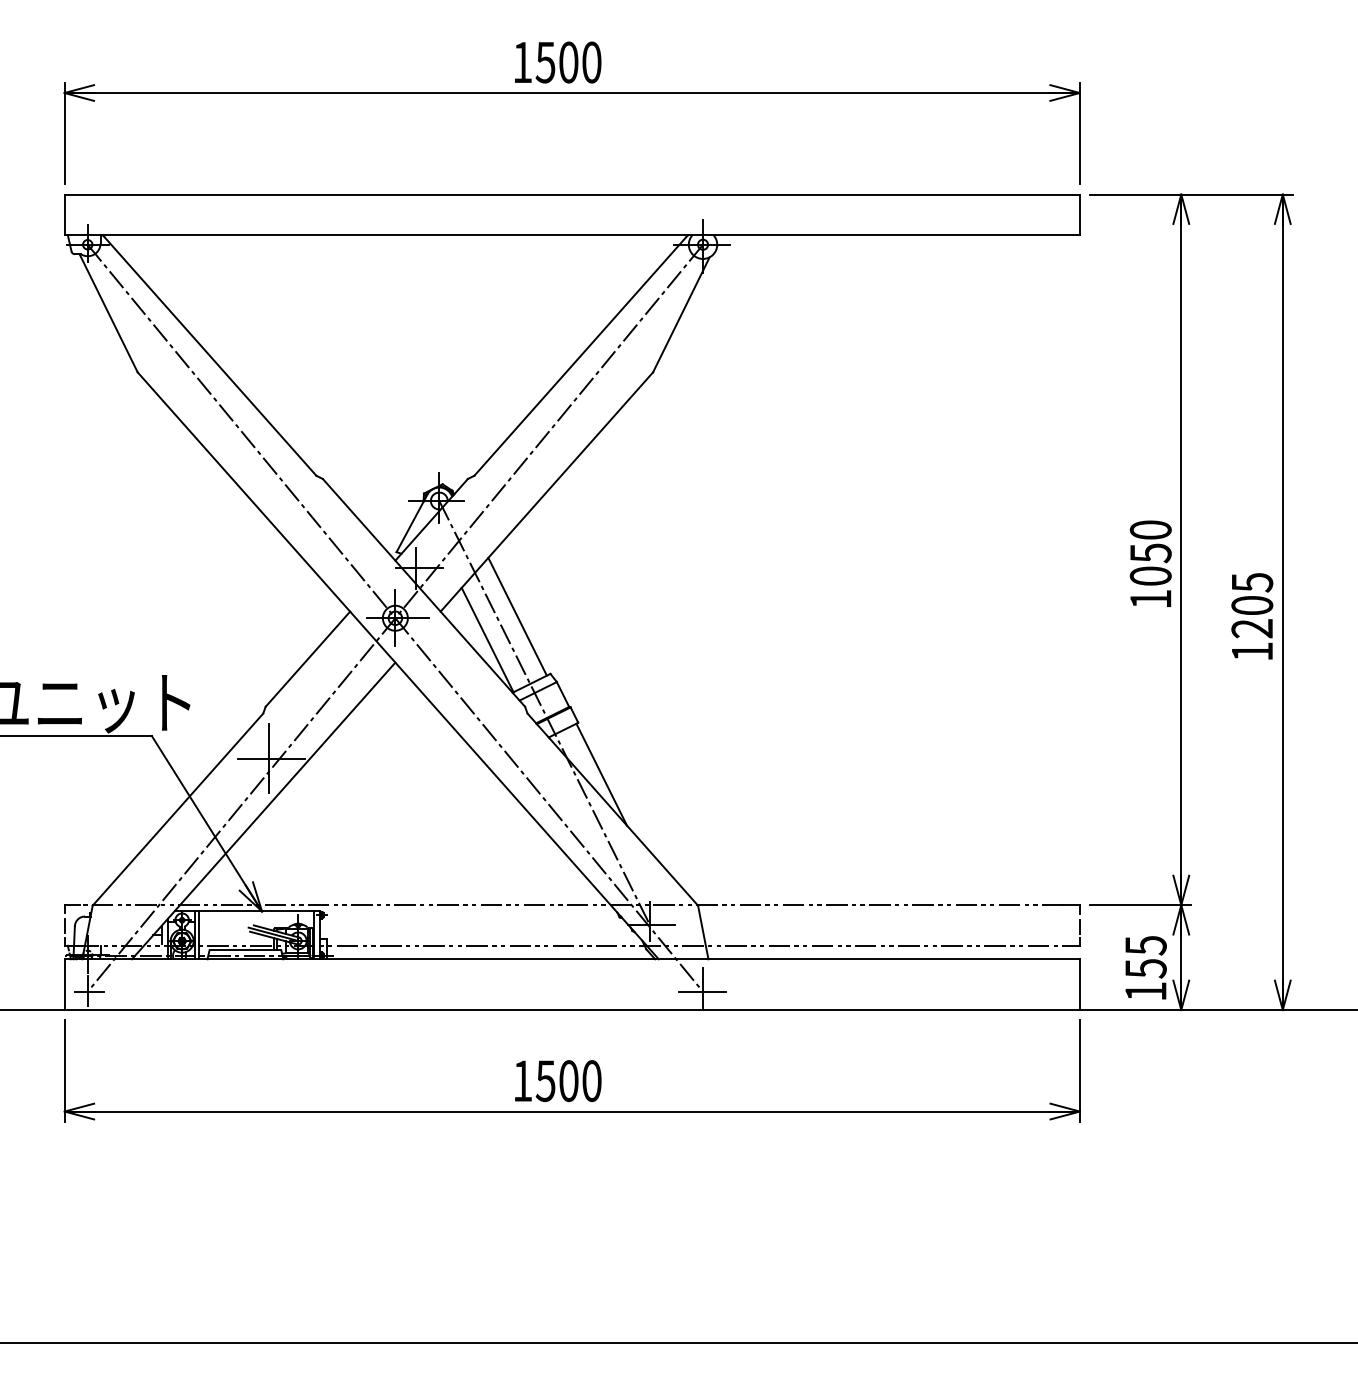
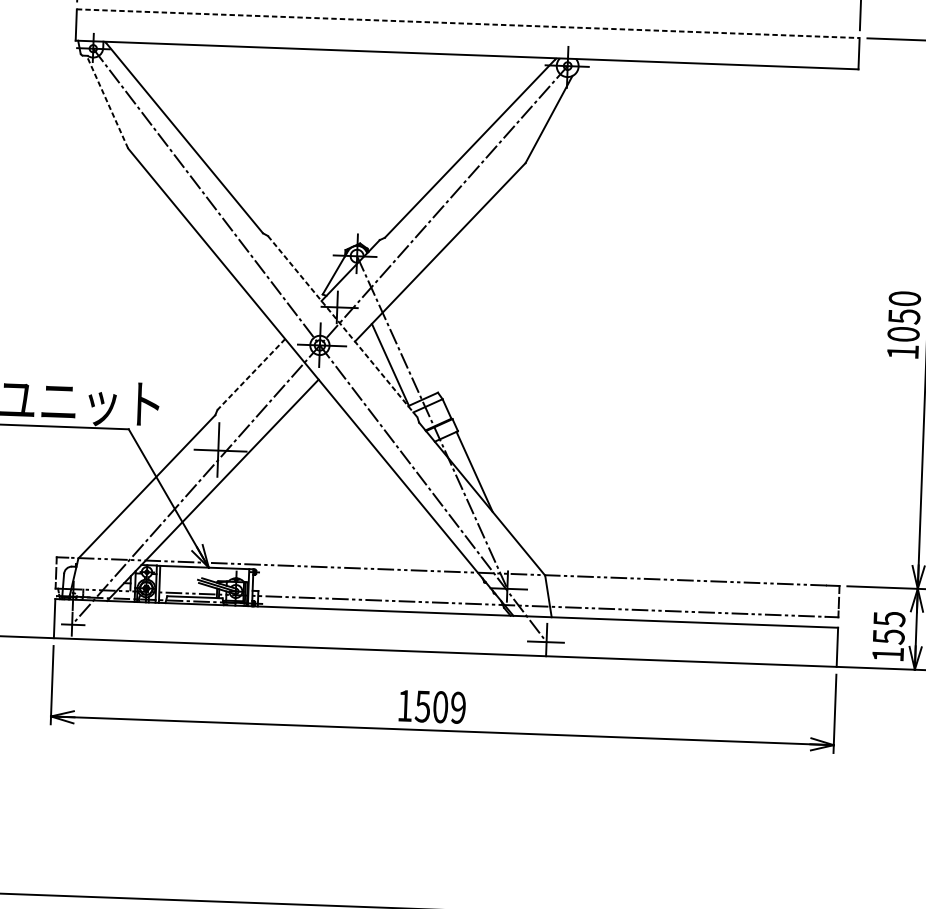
line: (572, 194) -> (468, 23), solid -> dashed
line: (108, 313) -> (107, 102), solid -> dashed
line: (424, 593) -> (343, 327), solid -> dashed
line: (517, 616) -> (414, 347), removed
line: (307, 659) -> (250, 374), solid -> dashed
text: (591, 1081) -> (458, 708), 1500 -> 1509

